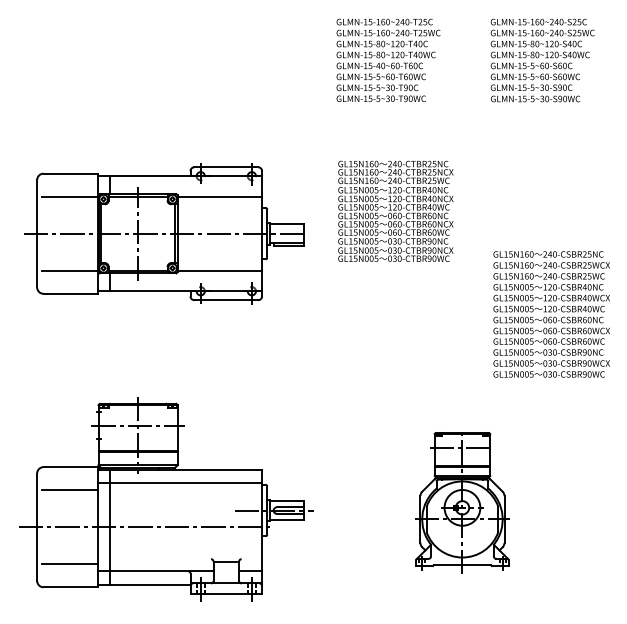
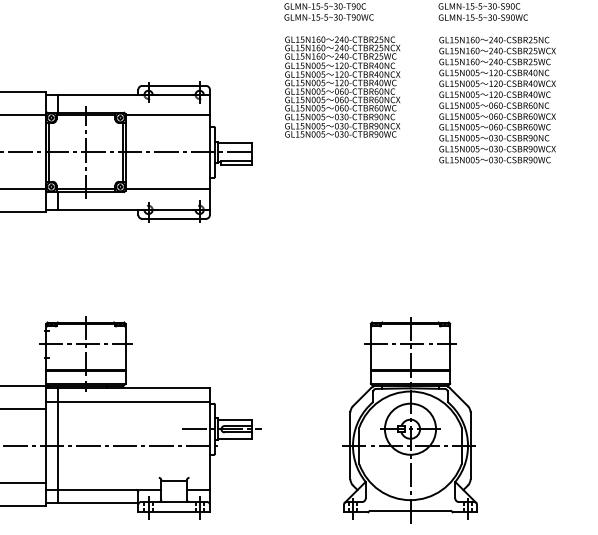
text: (395, 210) -> (342, 86), moved
text: (551, 314) -> (497, 100), moved
part: (461, 501) -> (409, 420), size x1.43

